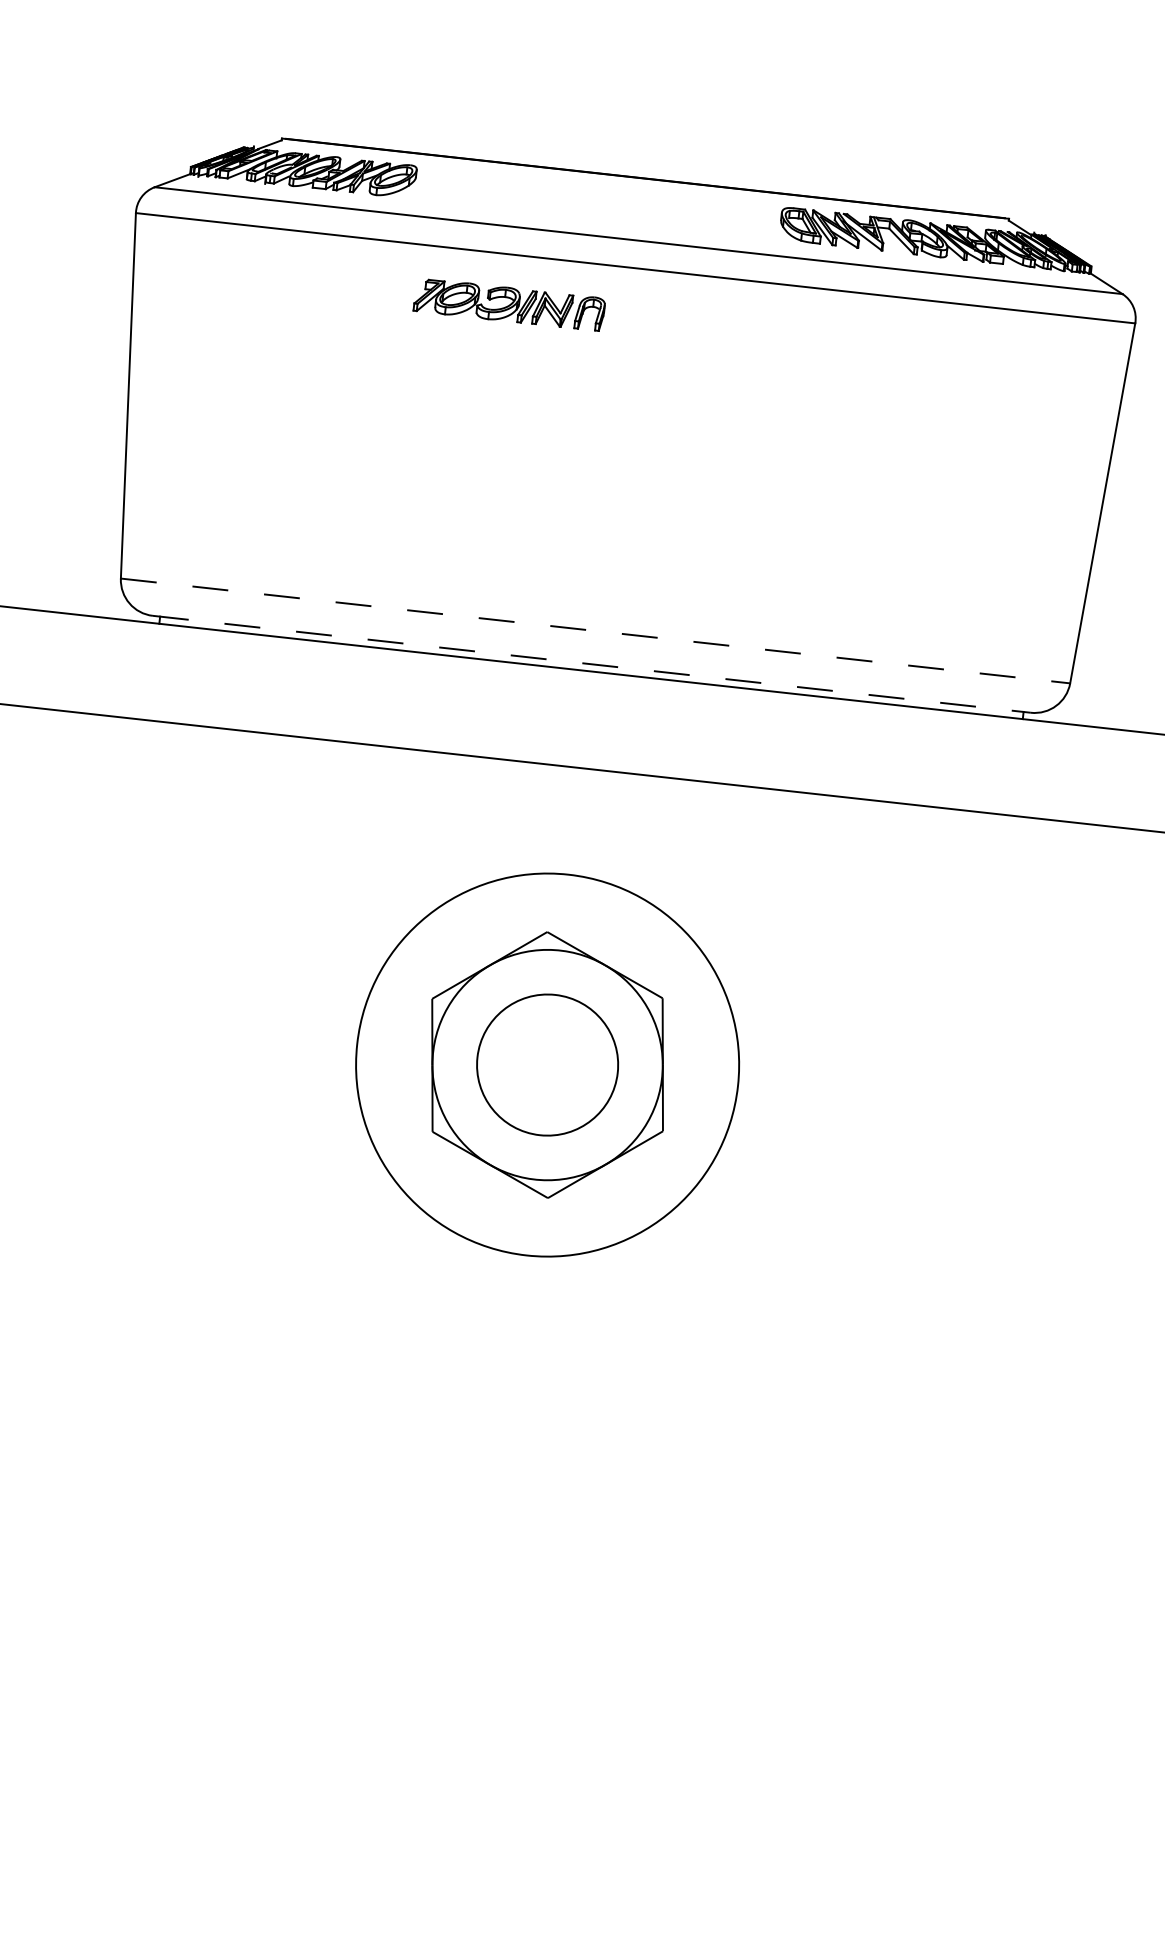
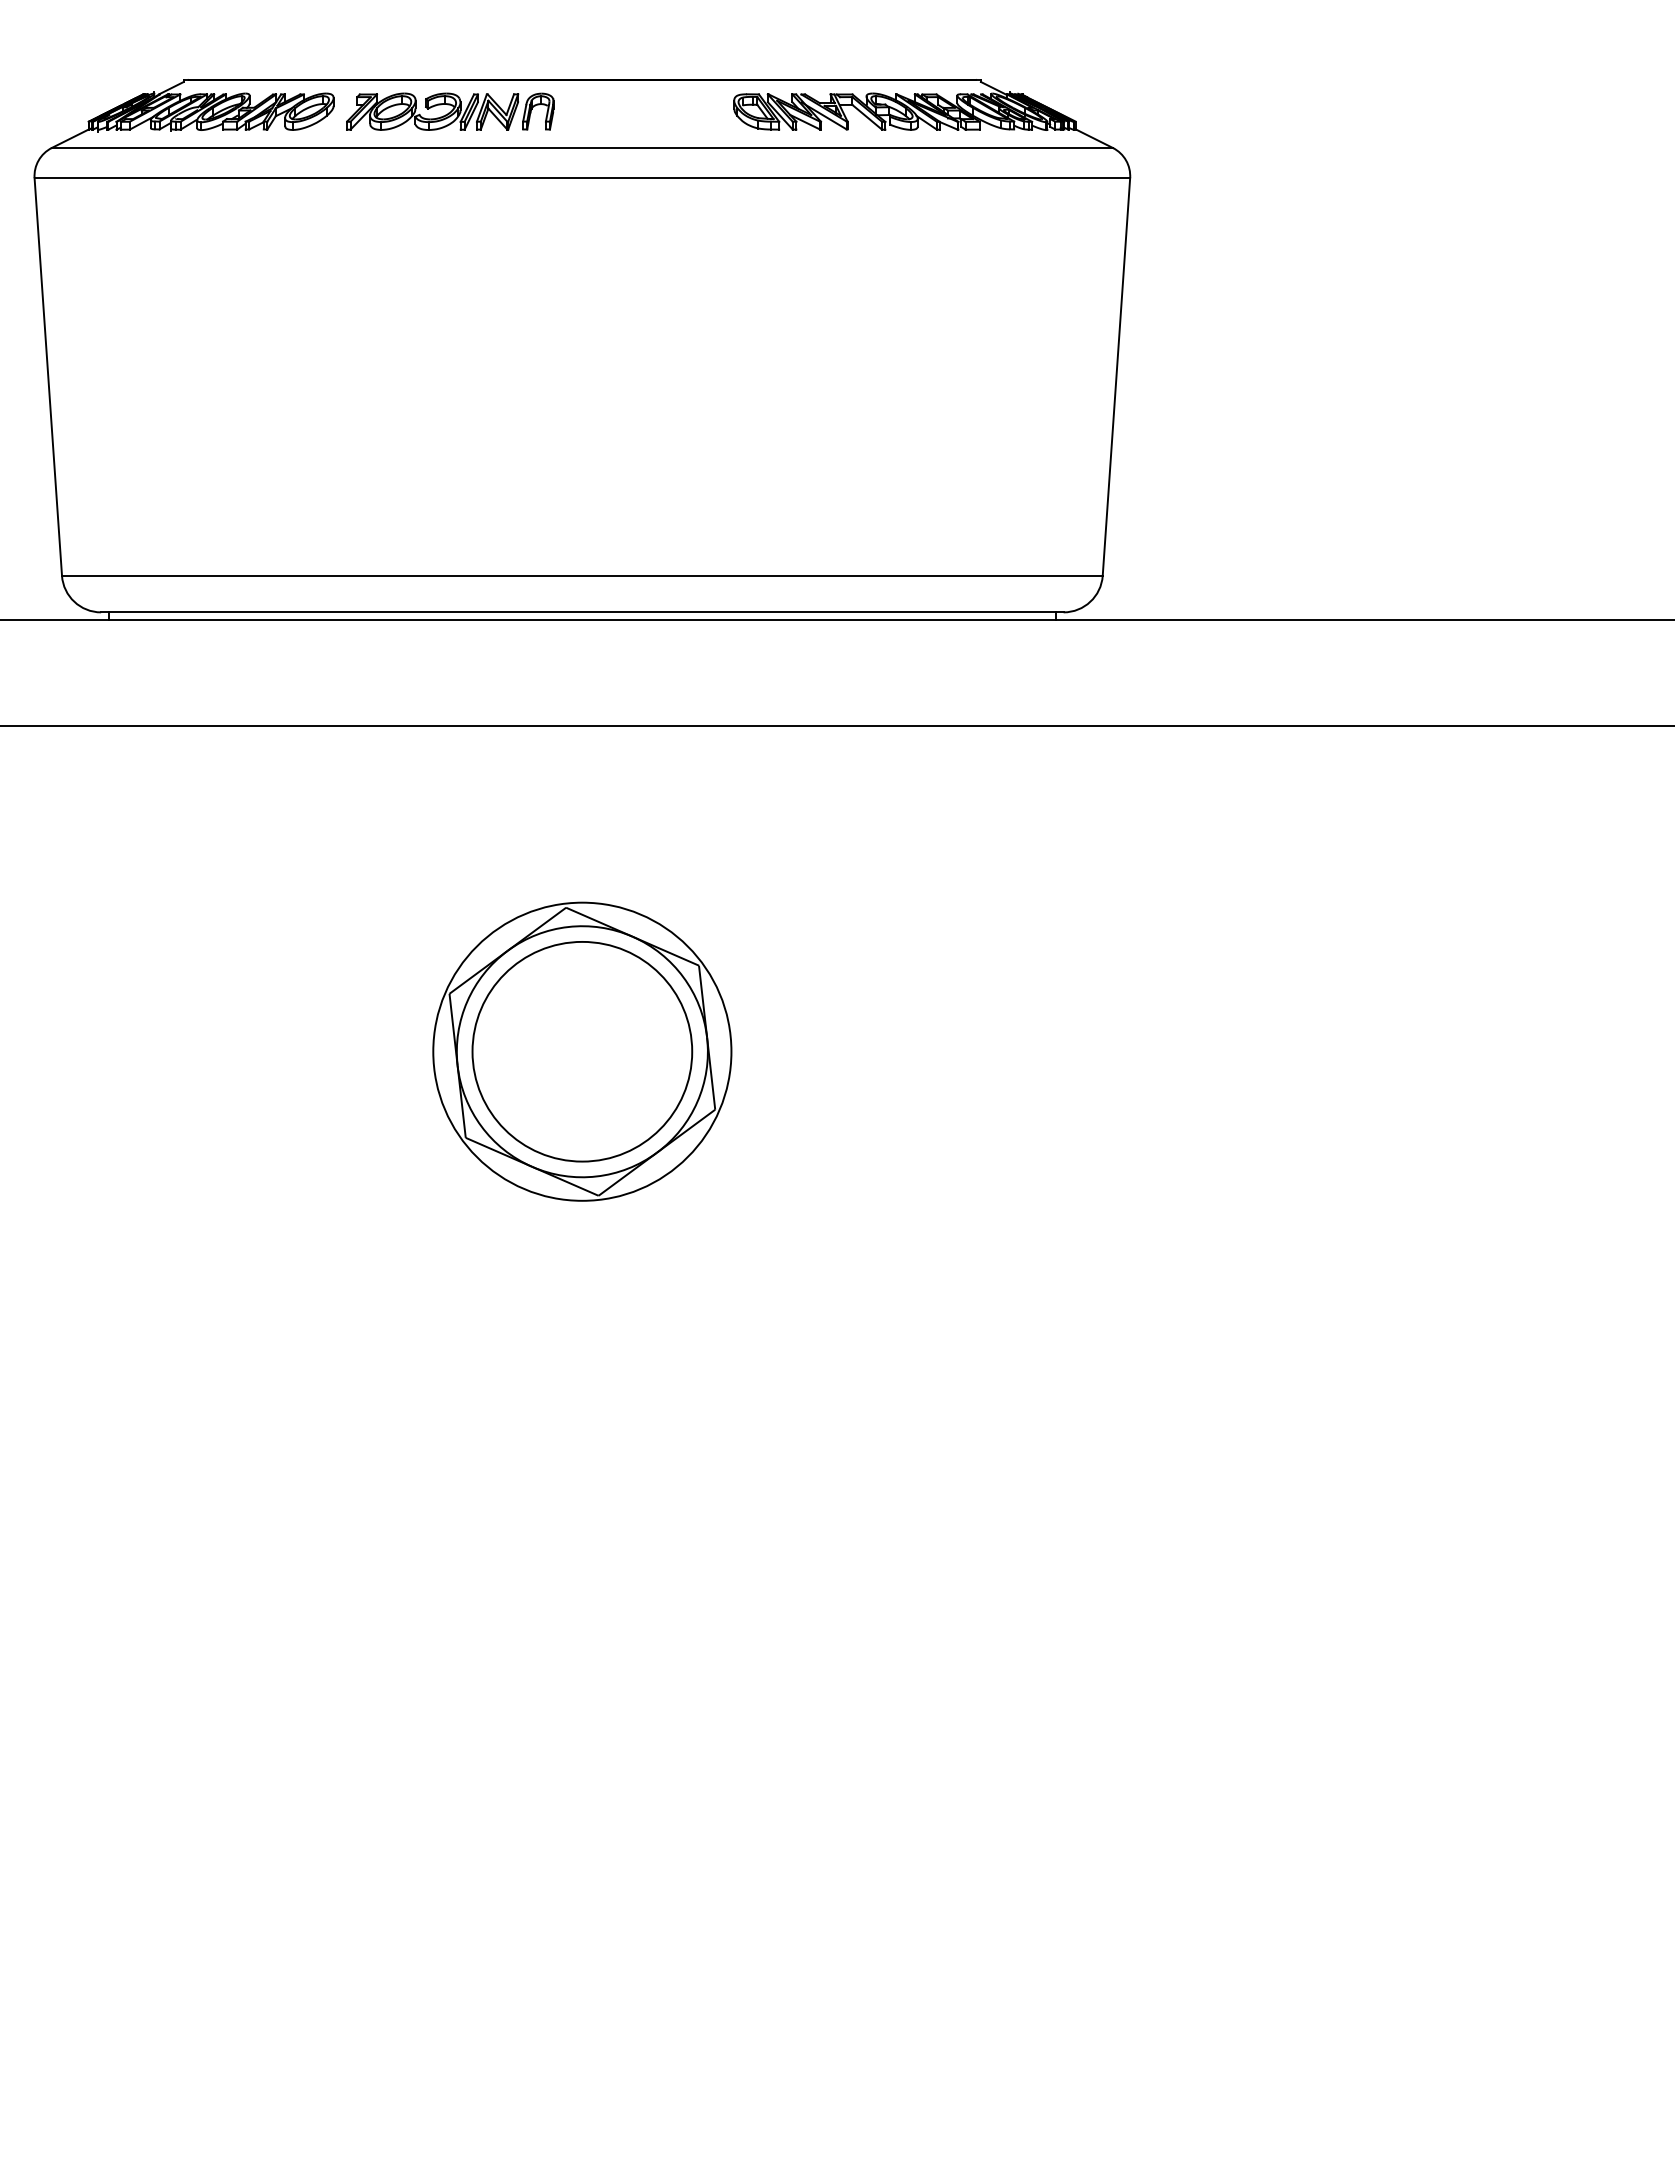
part: (509, 304) -> (450, 111), moved
line: (595, 630) -> (582, 575), dashed -> solid
line: (591, 664) -> (582, 612), dashed -> solid
circle: (547, 1064) -> (582, 1051), size x0.71
circle: (547, 1064) -> (582, 1051), size x1.43

